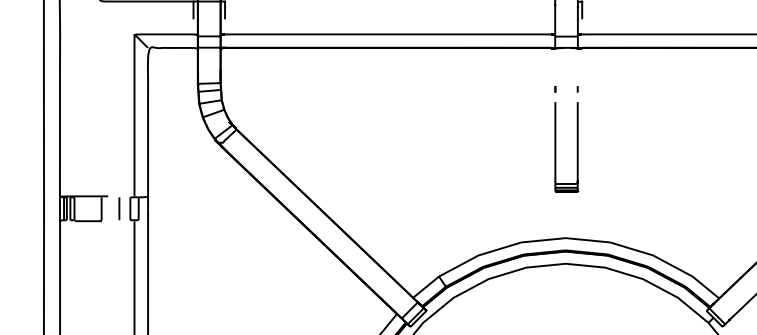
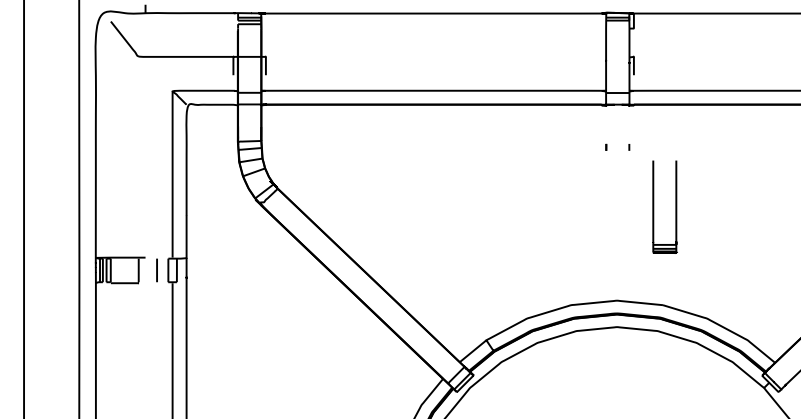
part: (556, 146) -> (654, 206), moved

